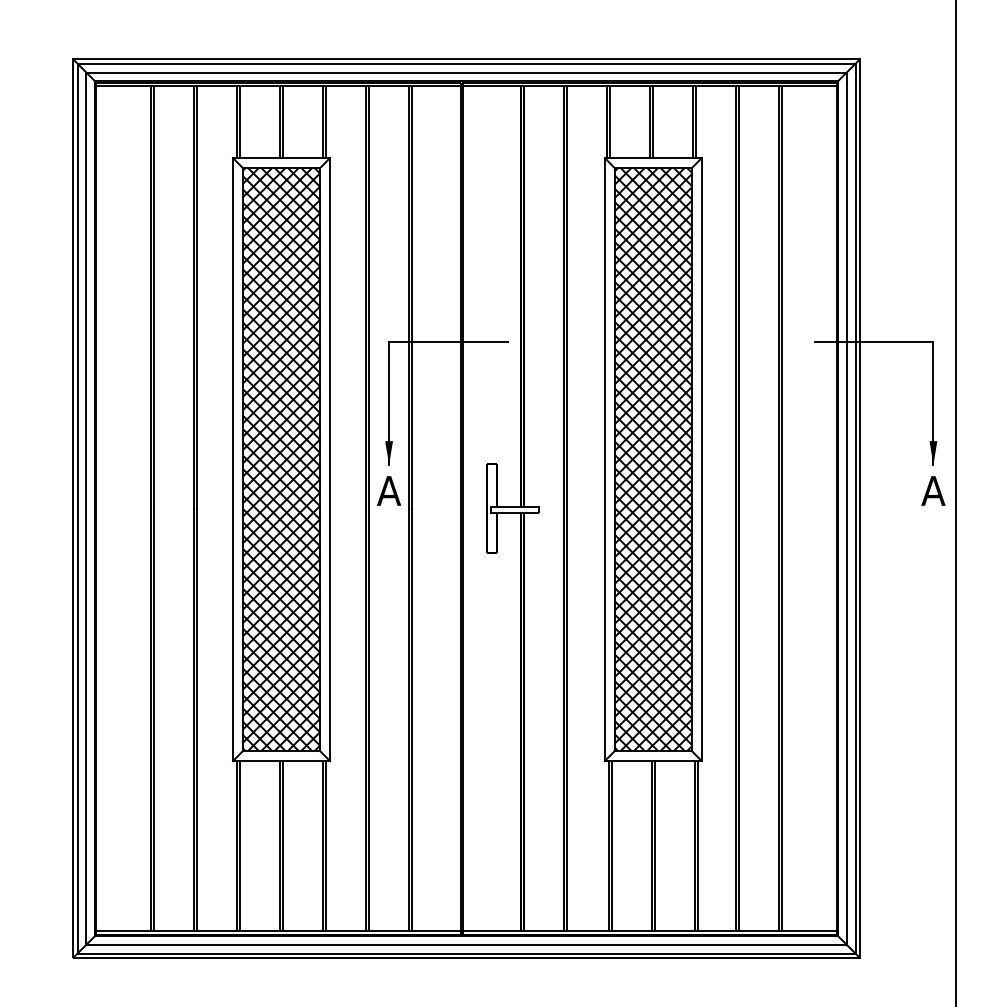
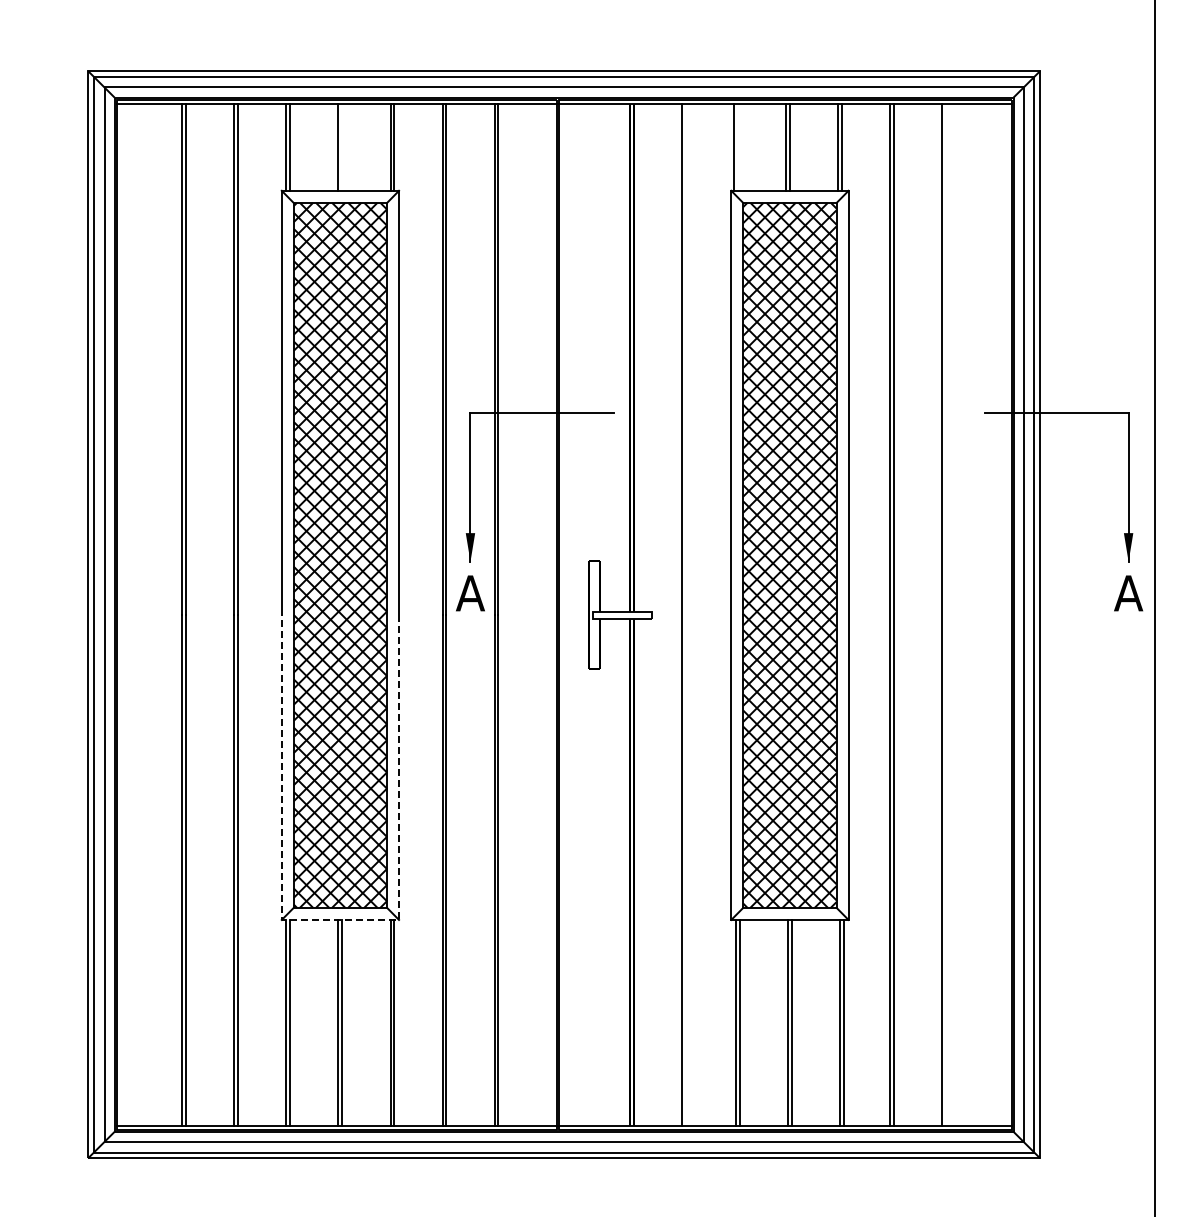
line: (283, 121) -> (342, 146), removed
line: (609, 121) -> (737, 146), removed
line: (566, 508) -> (685, 614), removed
line: (781, 508) -> (945, 614), removed
line: (281, 760) -> (340, 919), solid -> dashed

